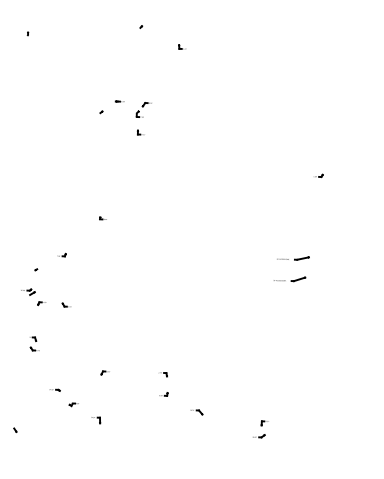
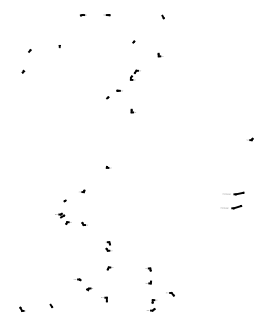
part: (142, 108) -> (134, 74), moved
part: (32, 344) -> (107, 246), moved
part: (259, 429) -> (151, 305), moved

